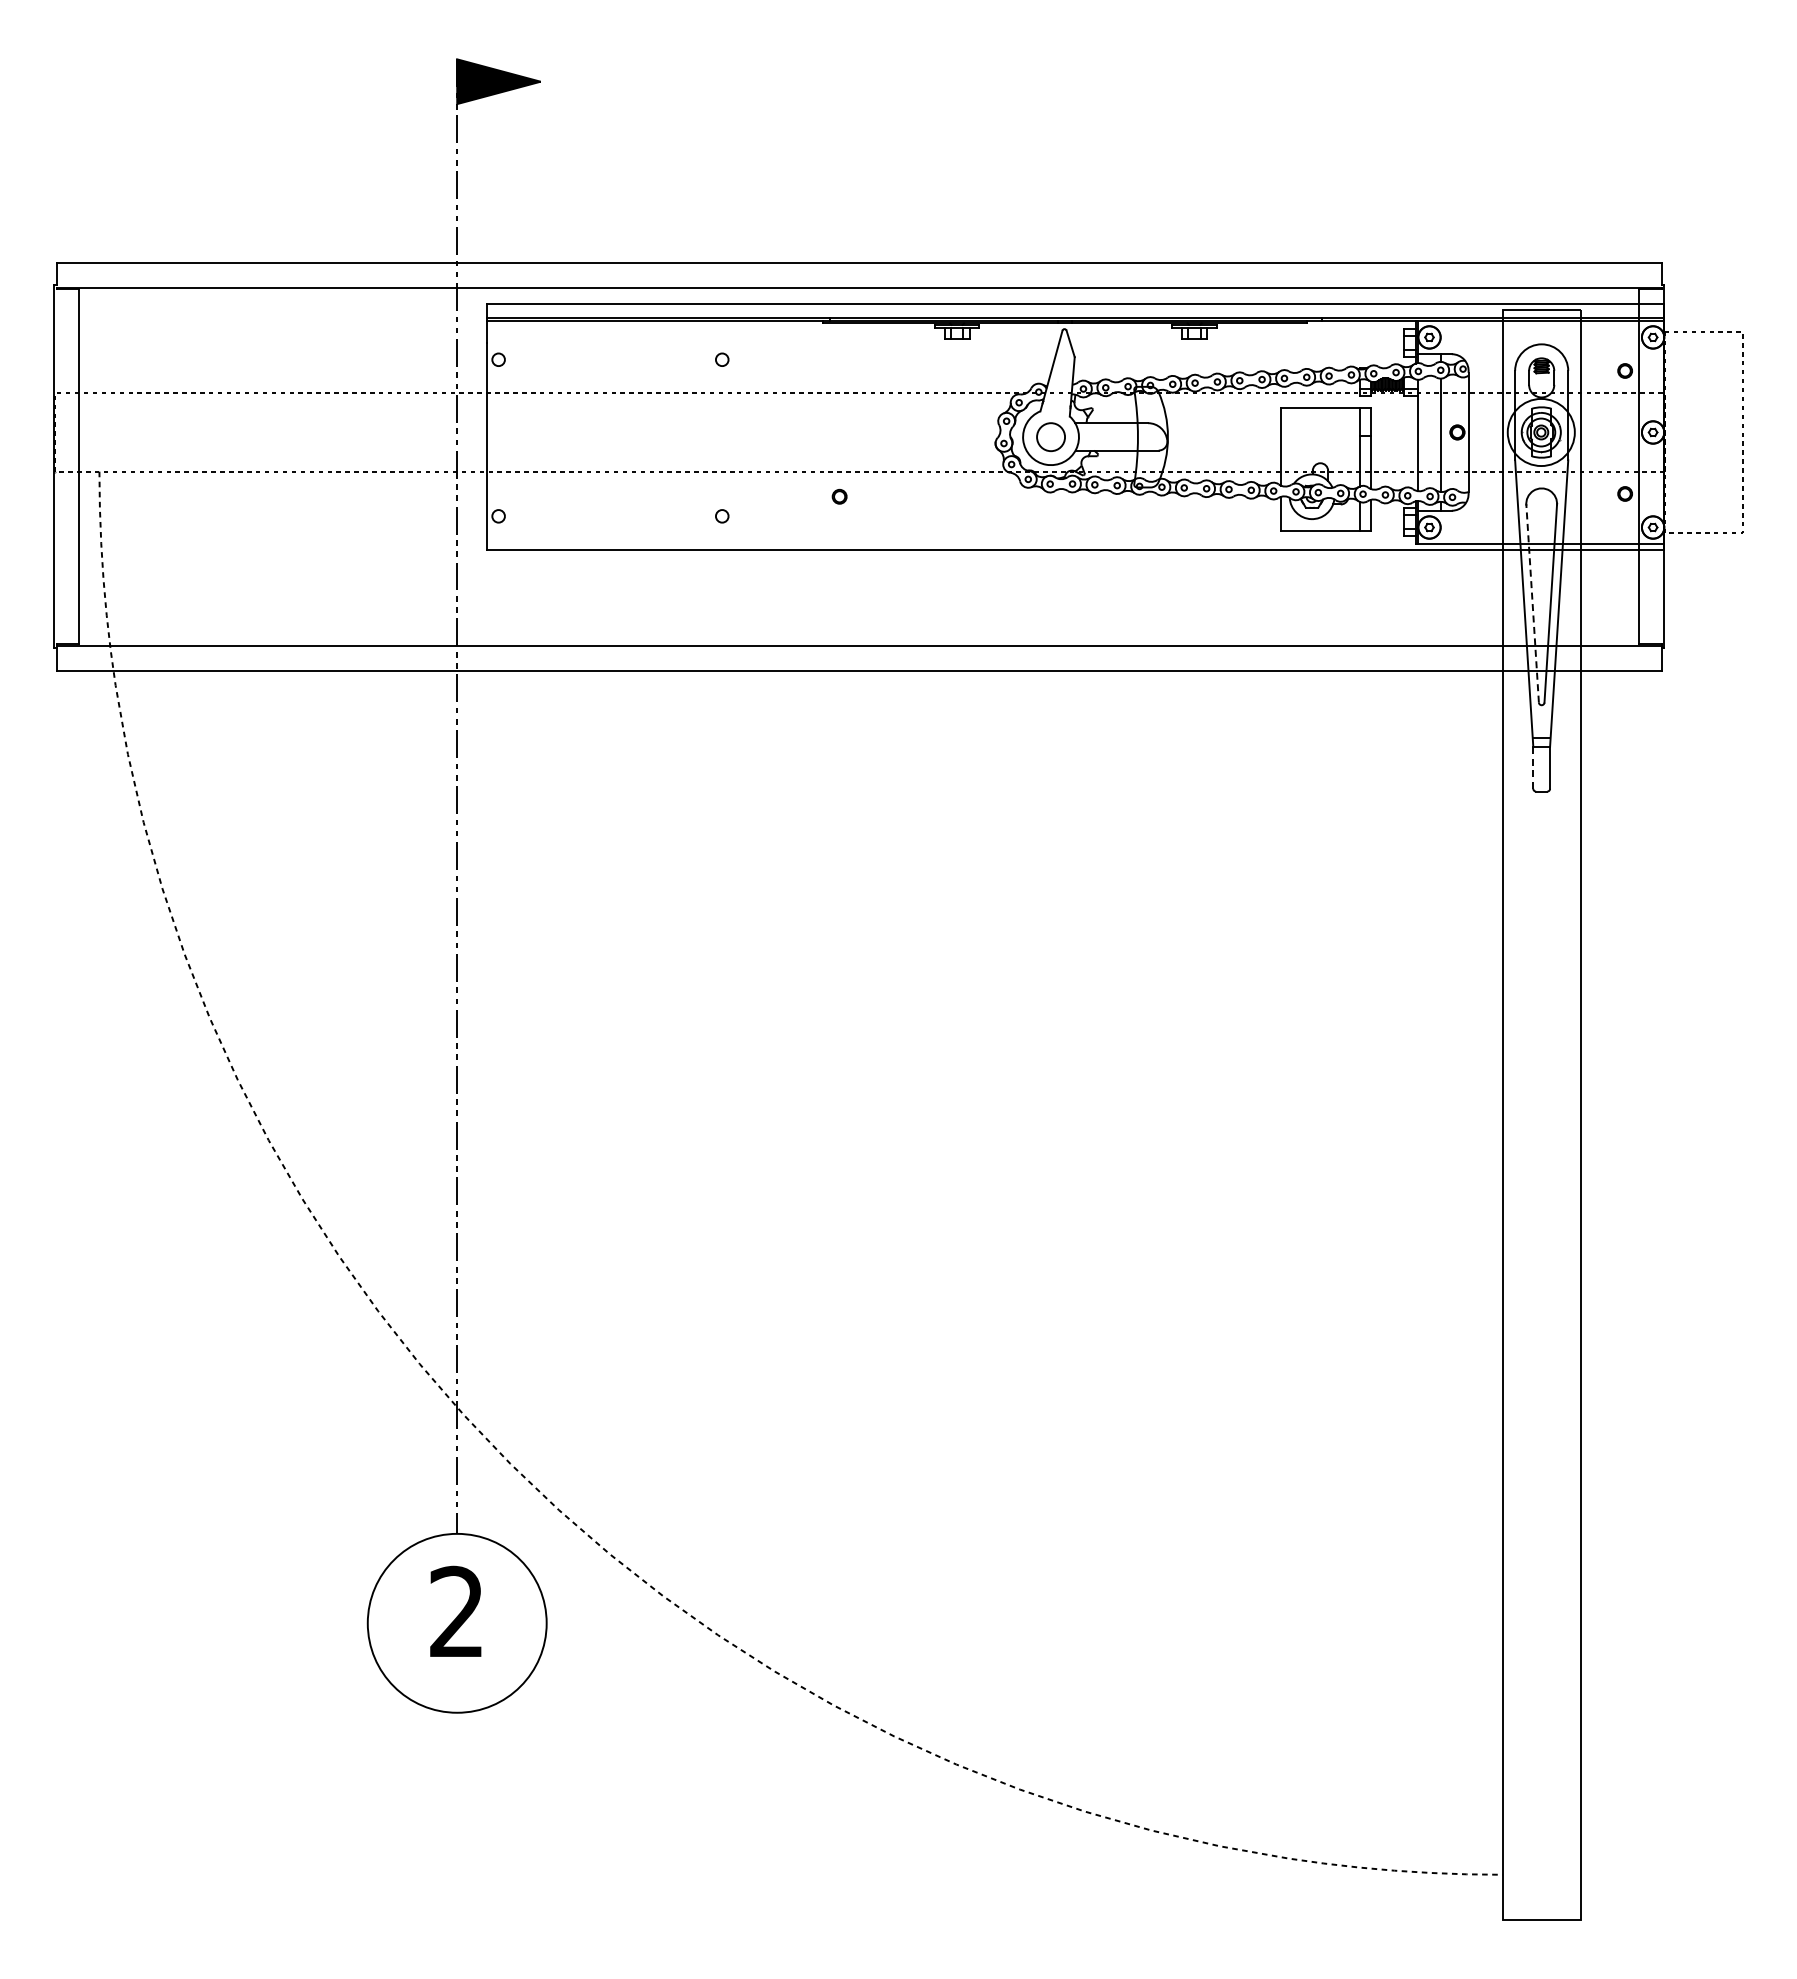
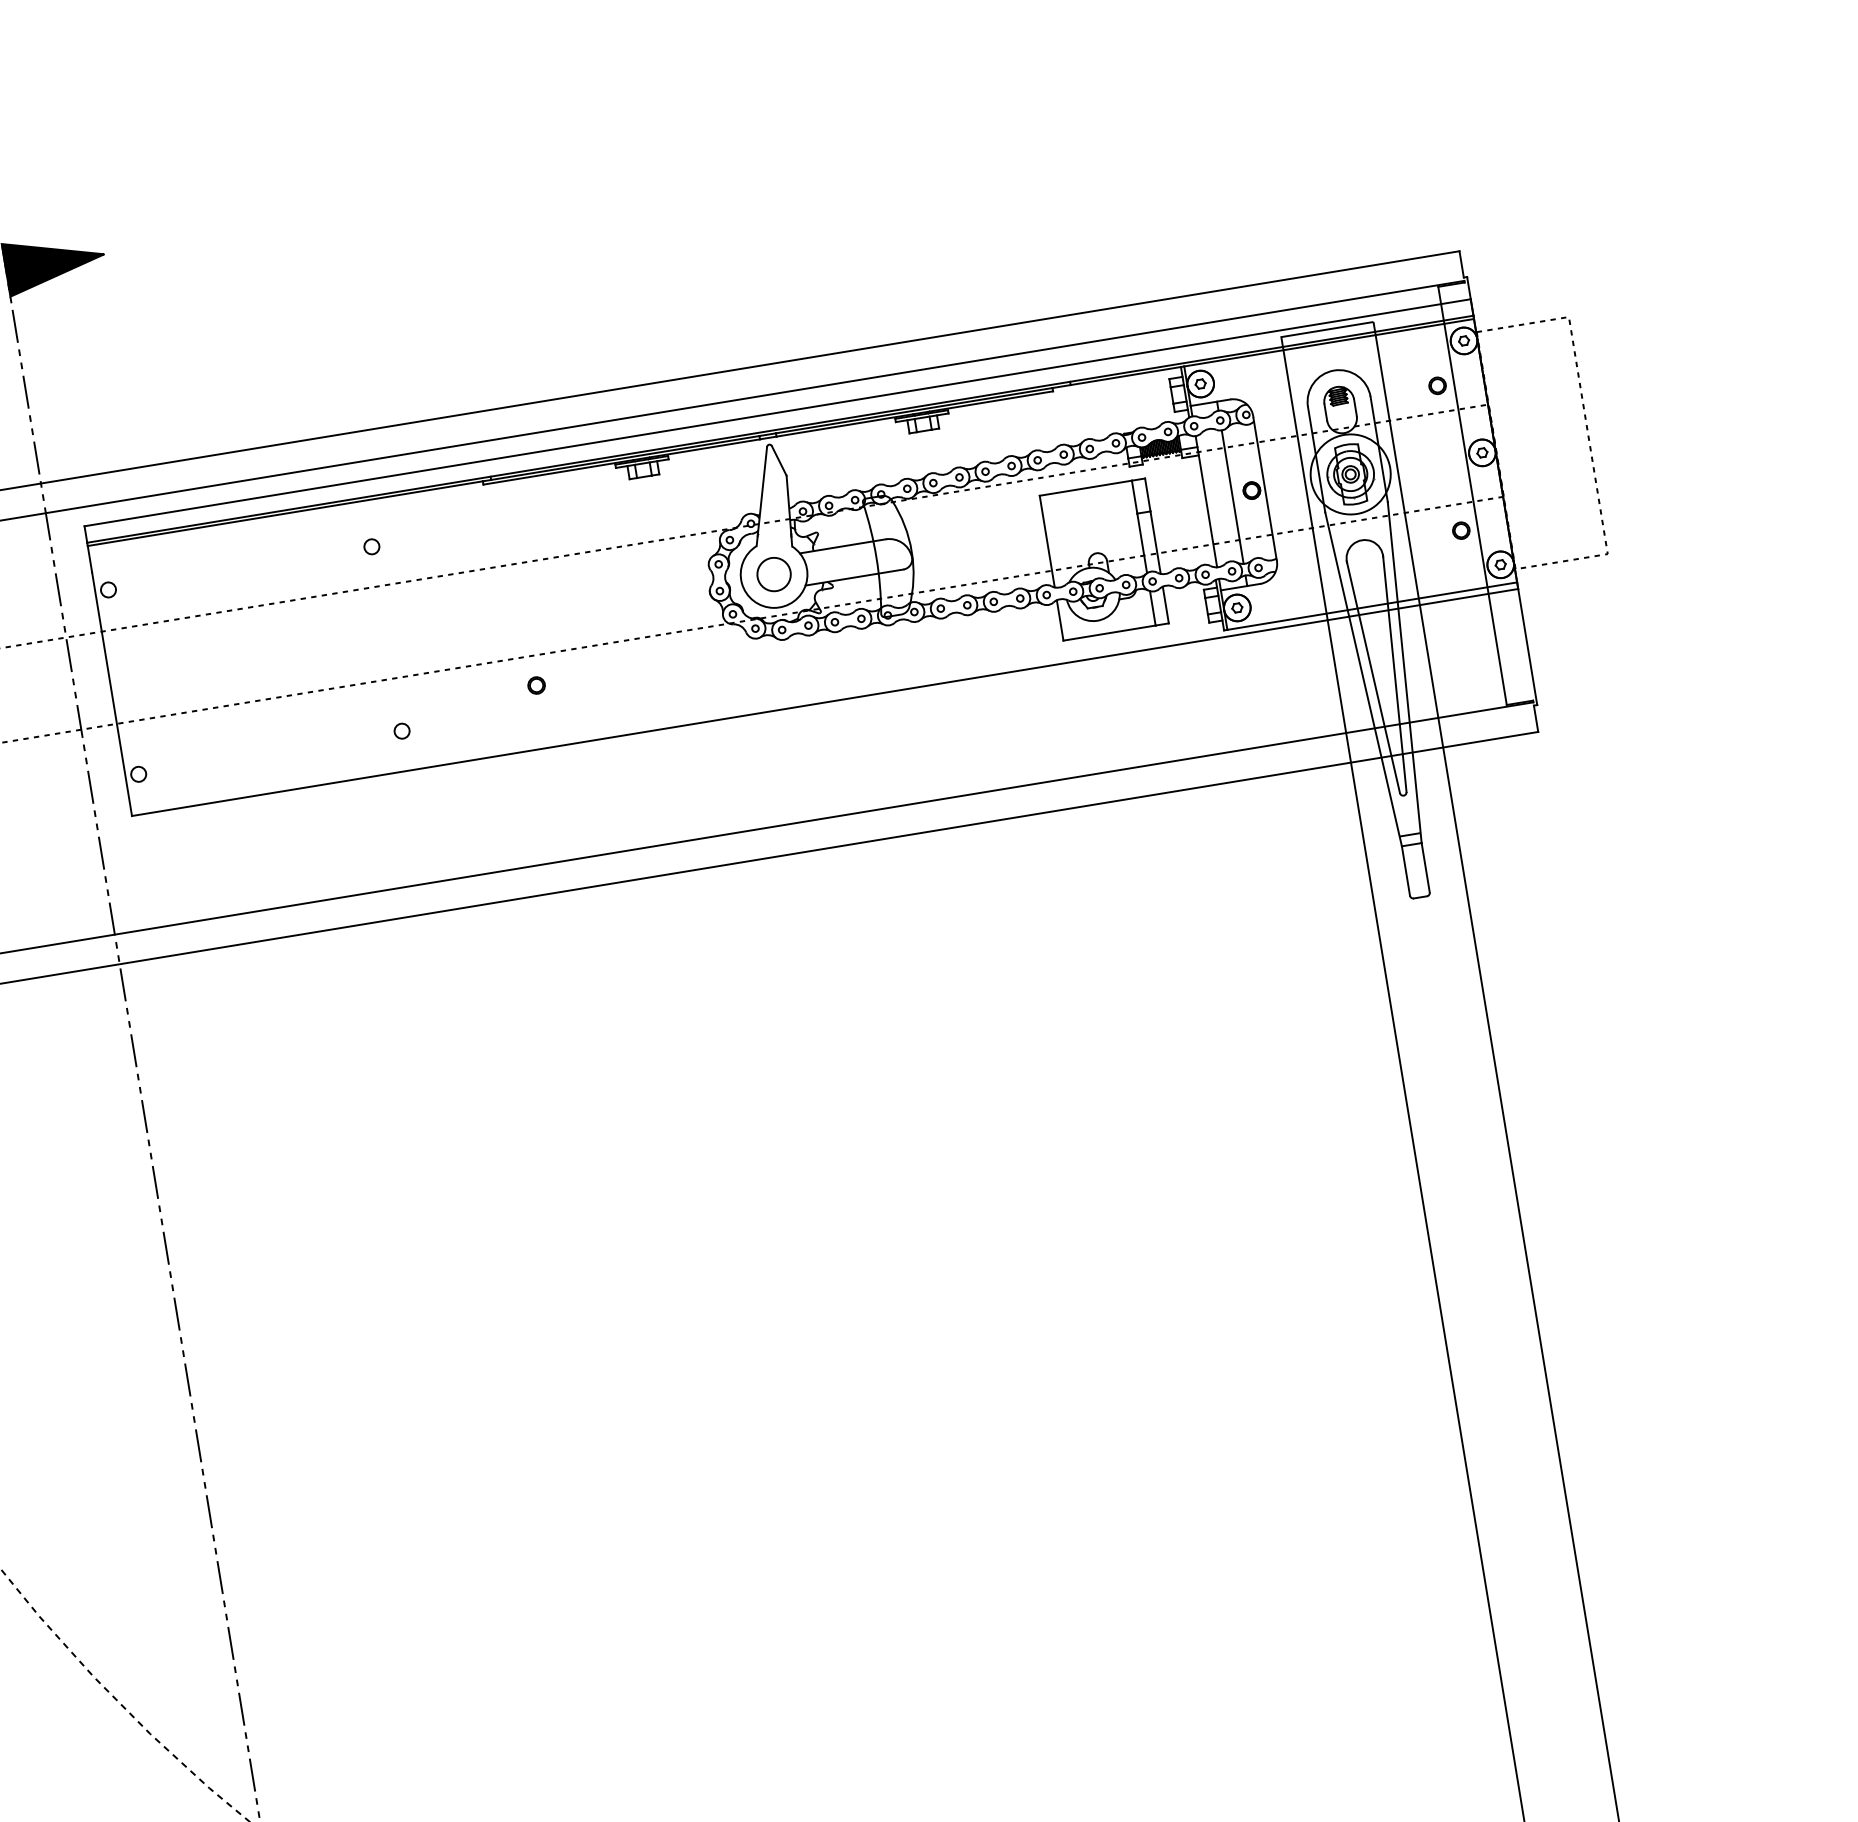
line: (1532, 603) -> (1373, 677), dashed -> solid
line: (1533, 767) -> (1406, 870), dashed -> solid

